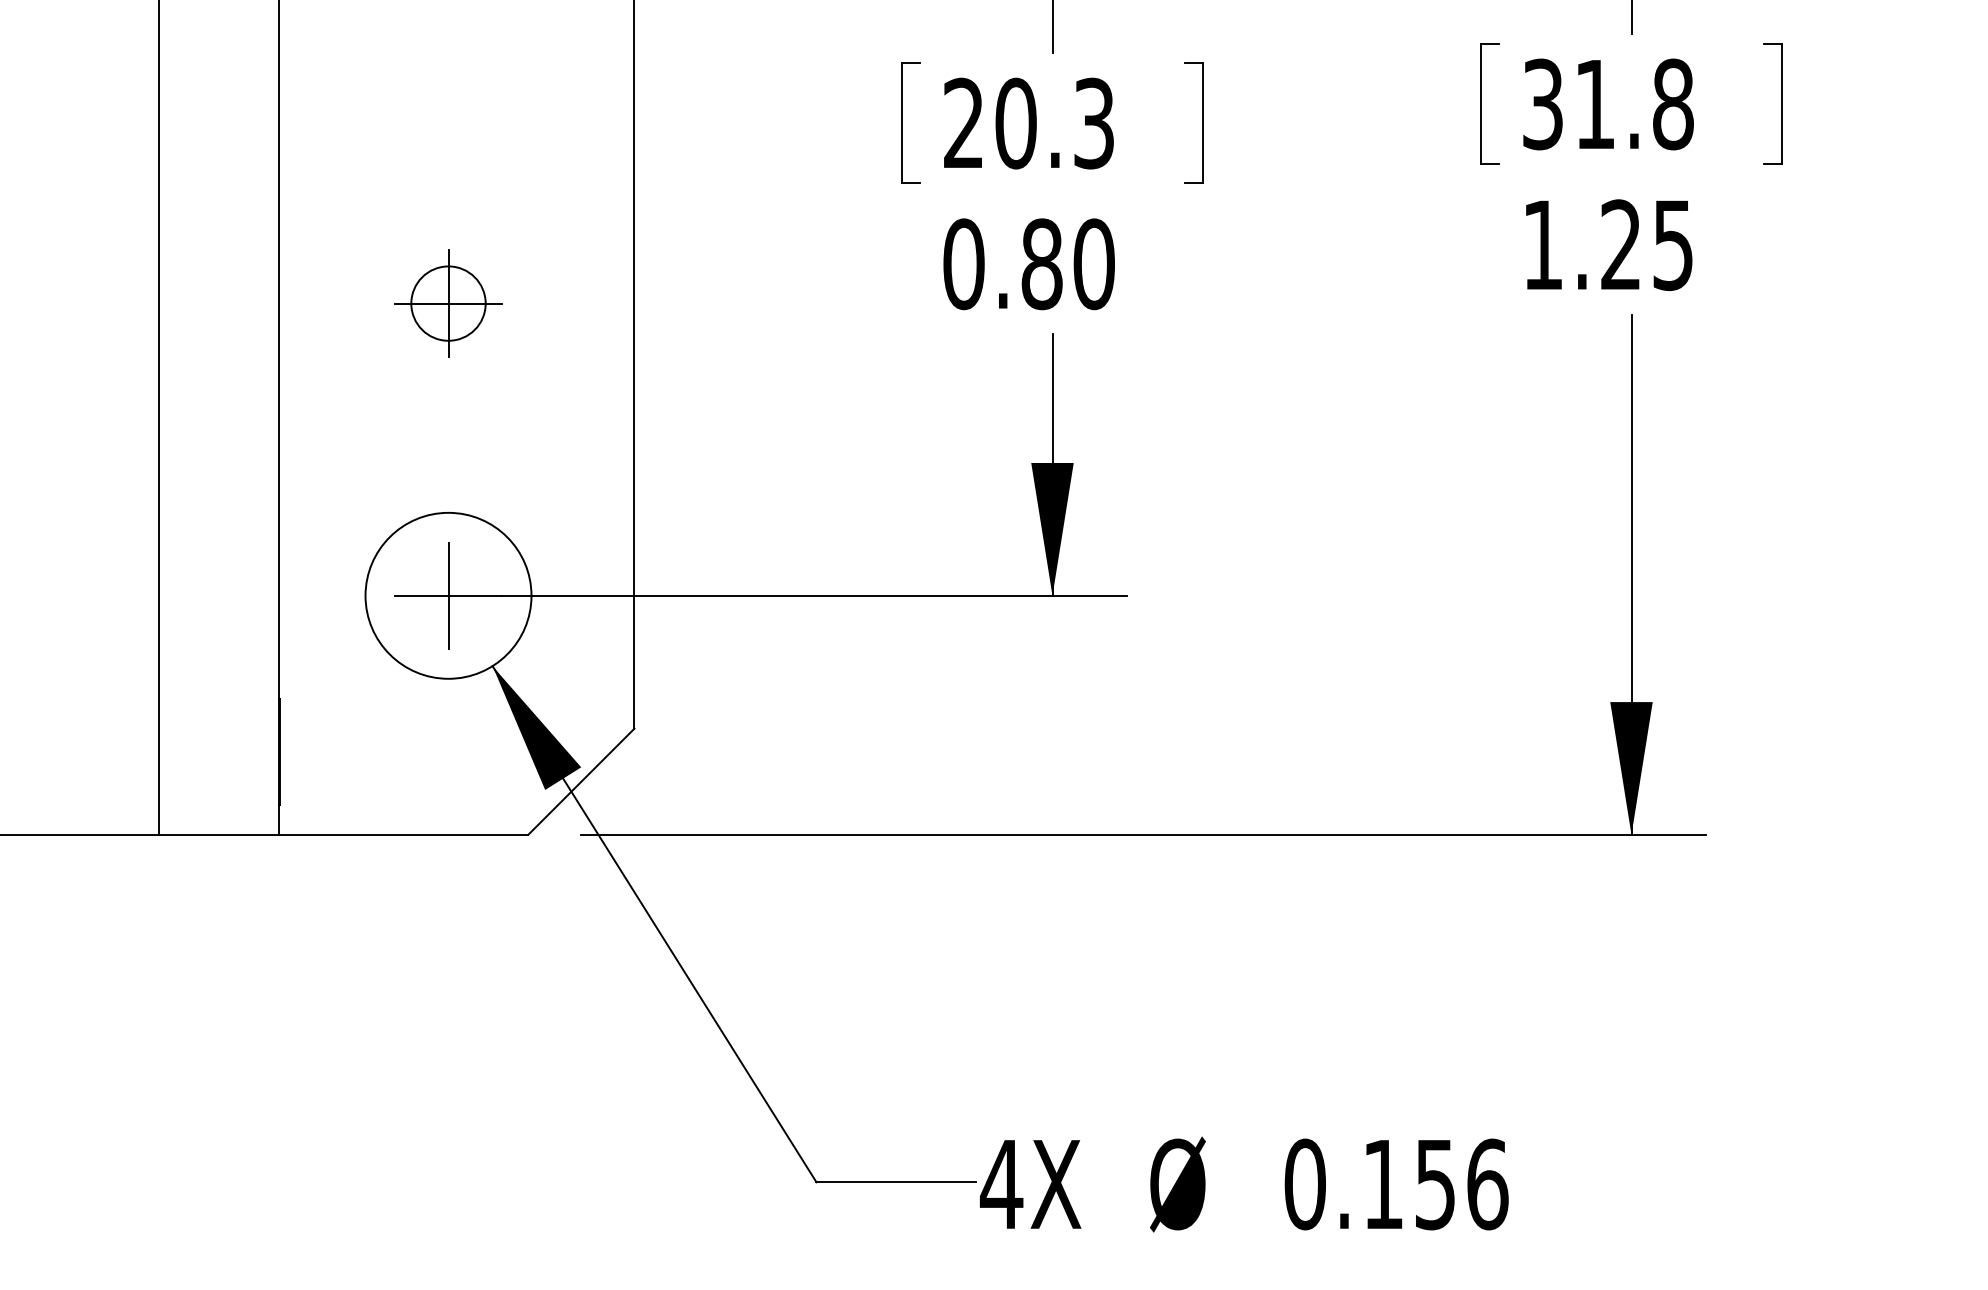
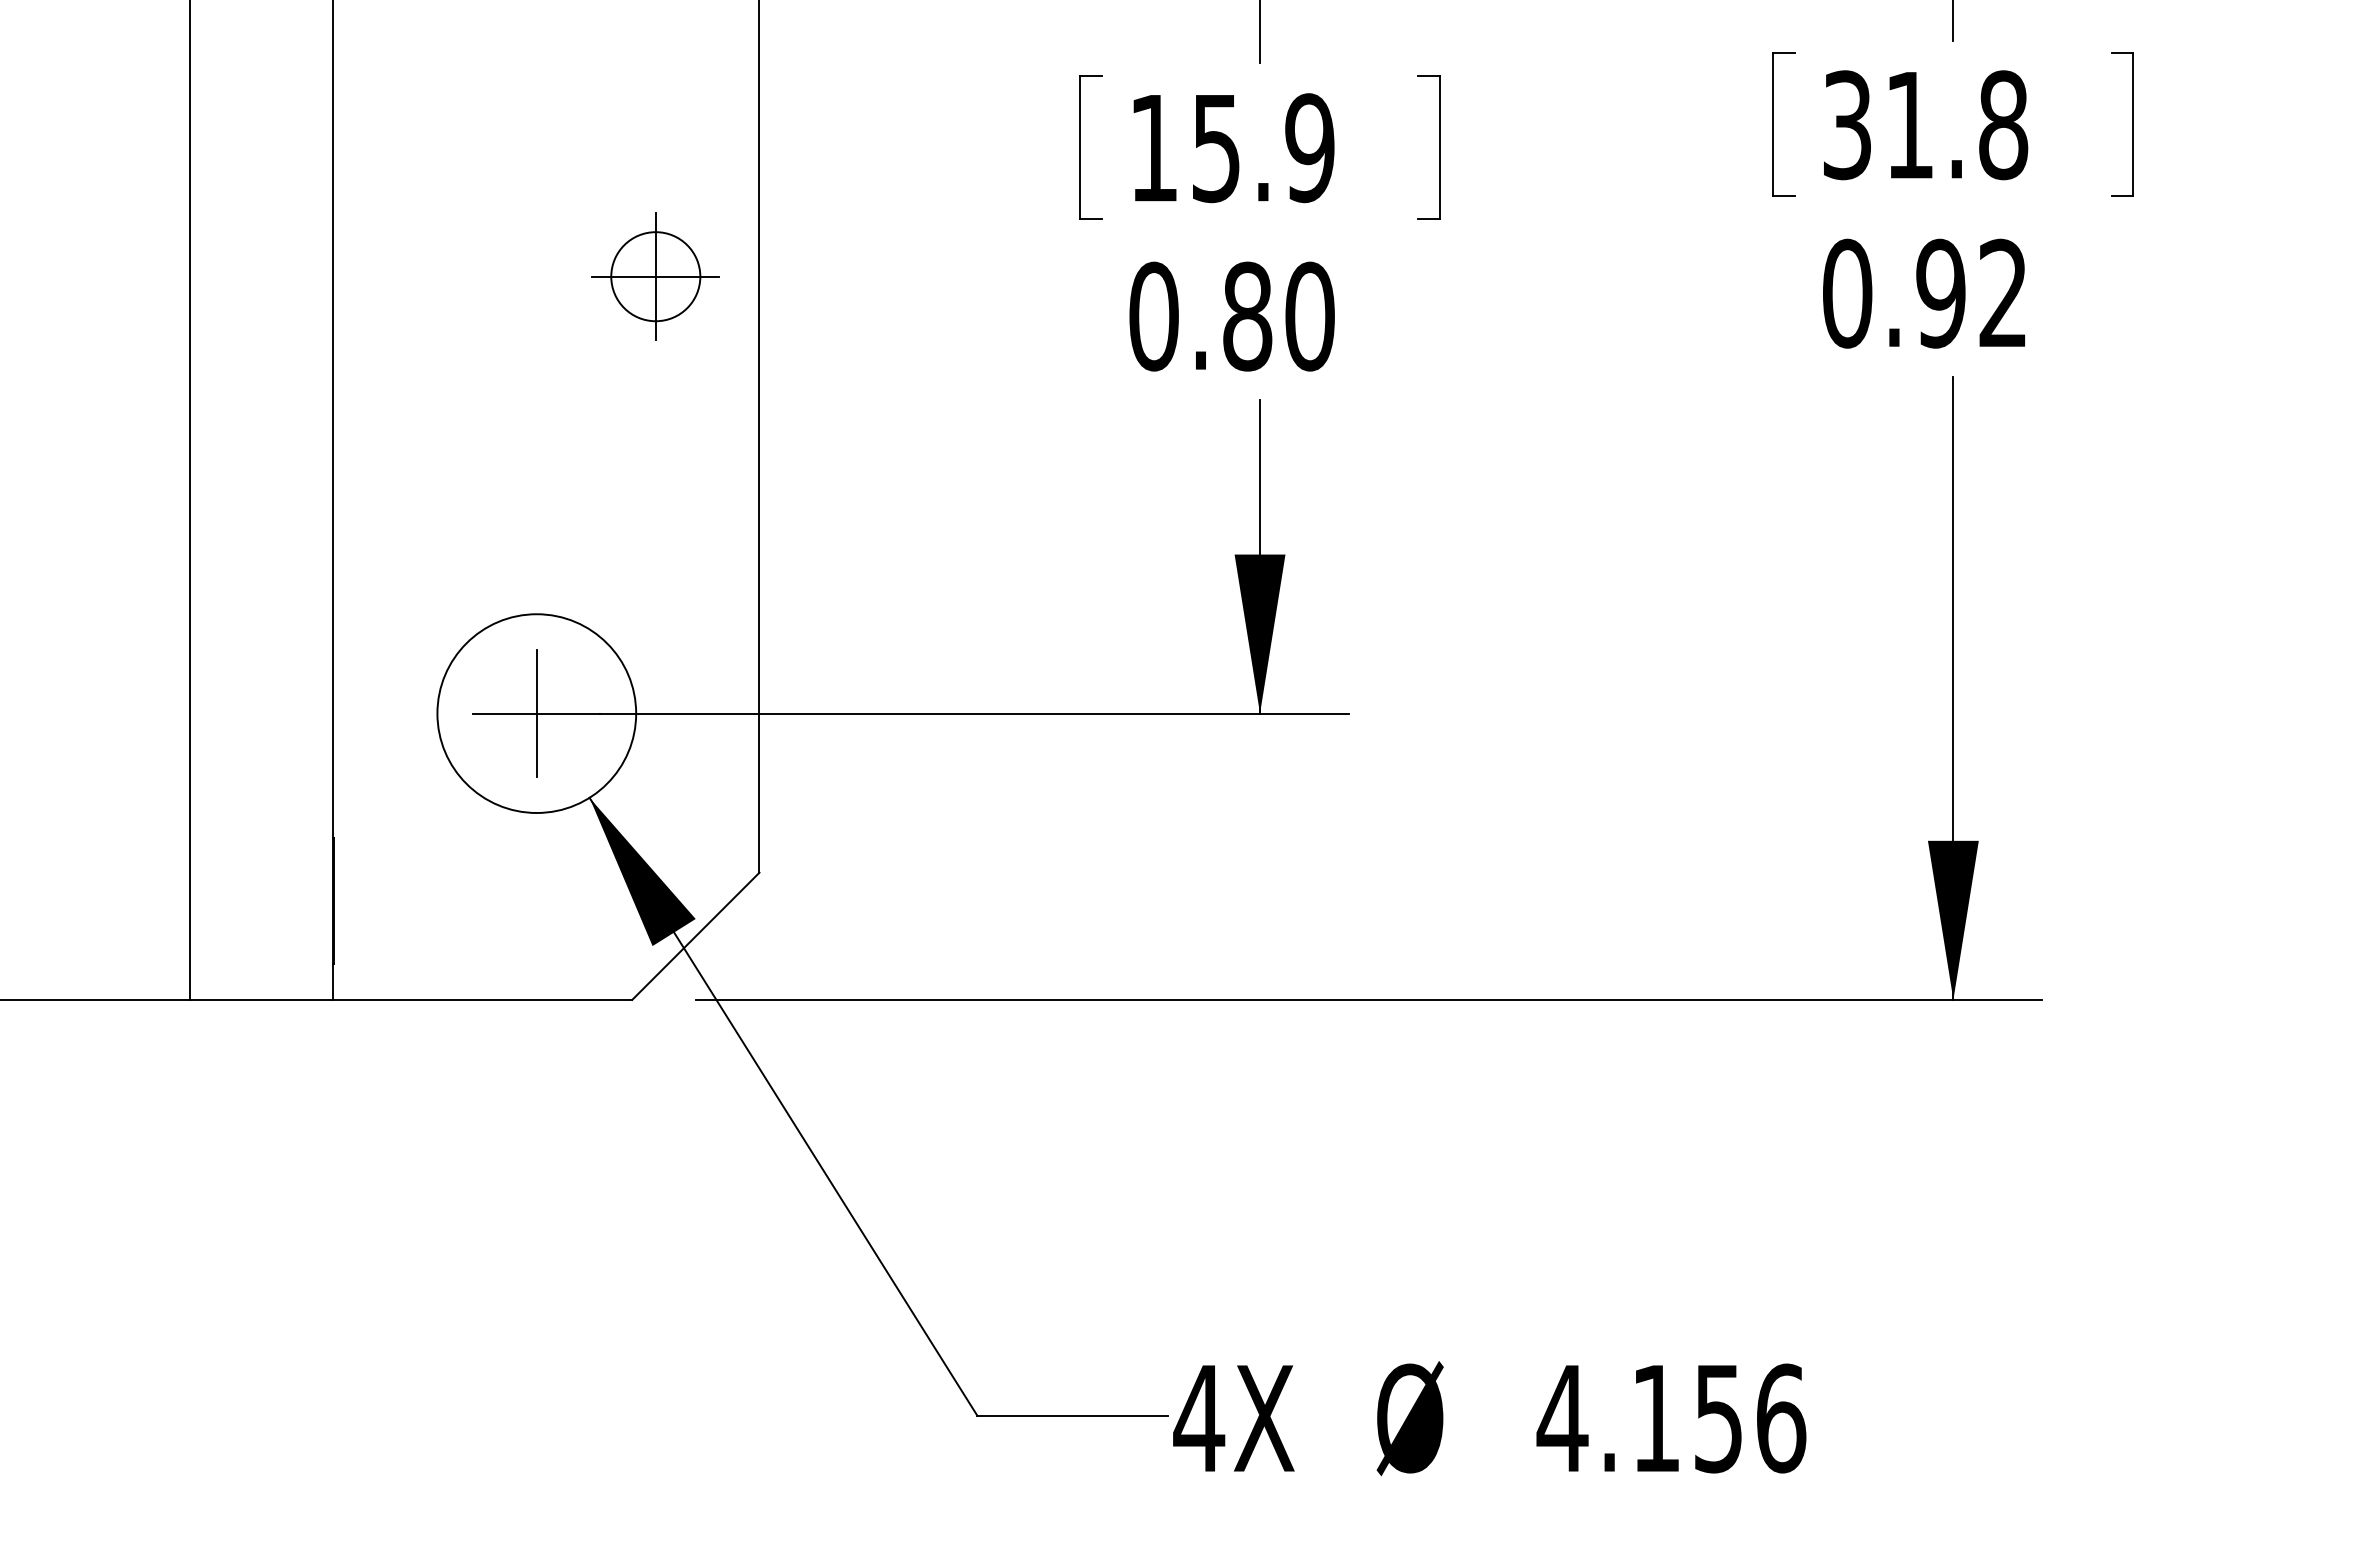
text: (1029, 123) -> (1232, 148), 20.3 -> 15.9
text: (1607, 244) -> (1924, 293), 1.25 -> 0.92
part: (448, 303) -> (655, 276), moved
text: (1305, 1184) -> (1562, 1418), 0.156 -> 4.156

